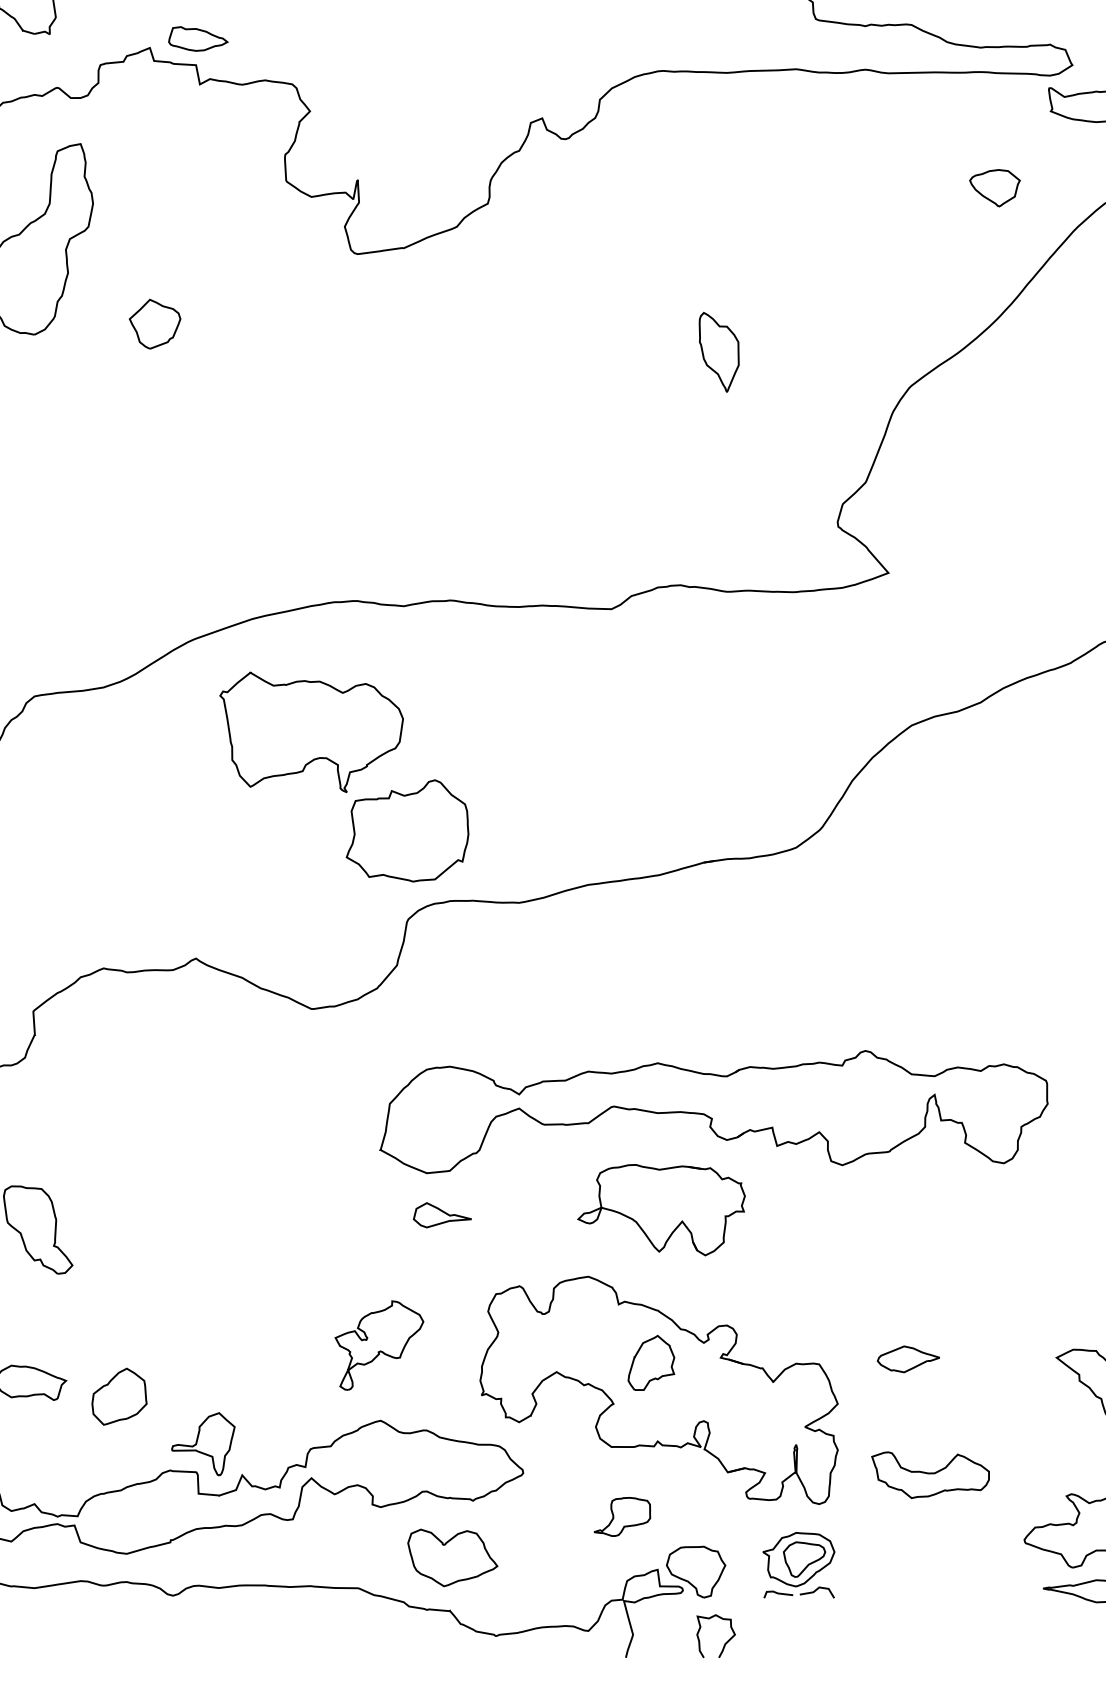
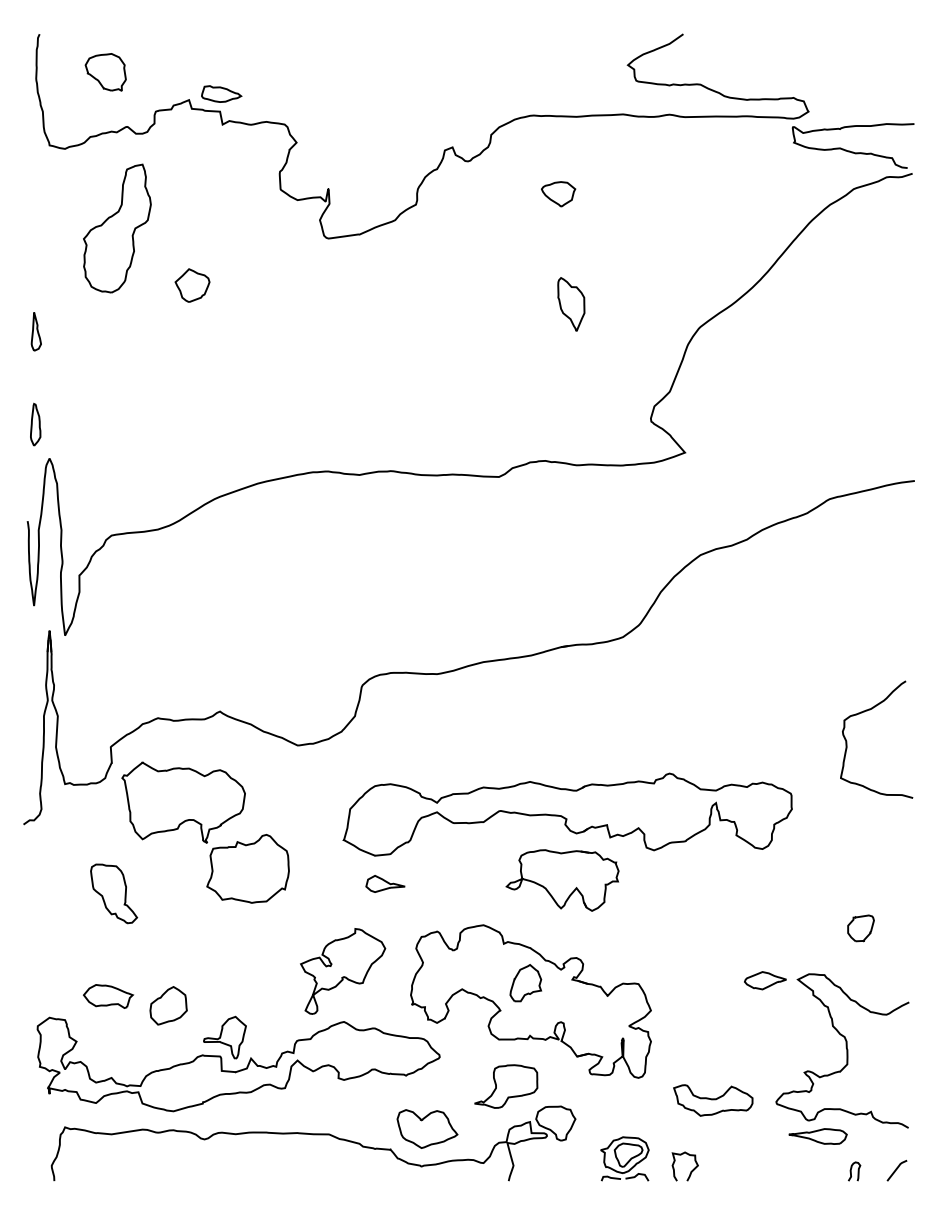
part: (994, 188) -> (558, 194), moved
part: (344, 776) -> (205, 832), moved
part: (661, 1210) -> (562, 880), moved
part: (379, 1345) -> (343, 971), size x1.43
part: (908, 1359) -> (765, 980), moved
part: (930, 1475) -> (713, 1100), moved
part: (622, 1516) -> (506, 1086), size x1.67
part: (452, 1557) -> (427, 1128), moved
part: (798, 1564) -> (624, 1158), moved
curve: (723, 1643) -> (690, 1171), moved

